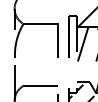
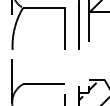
line: (82, 46) -> (95, 35), removed

